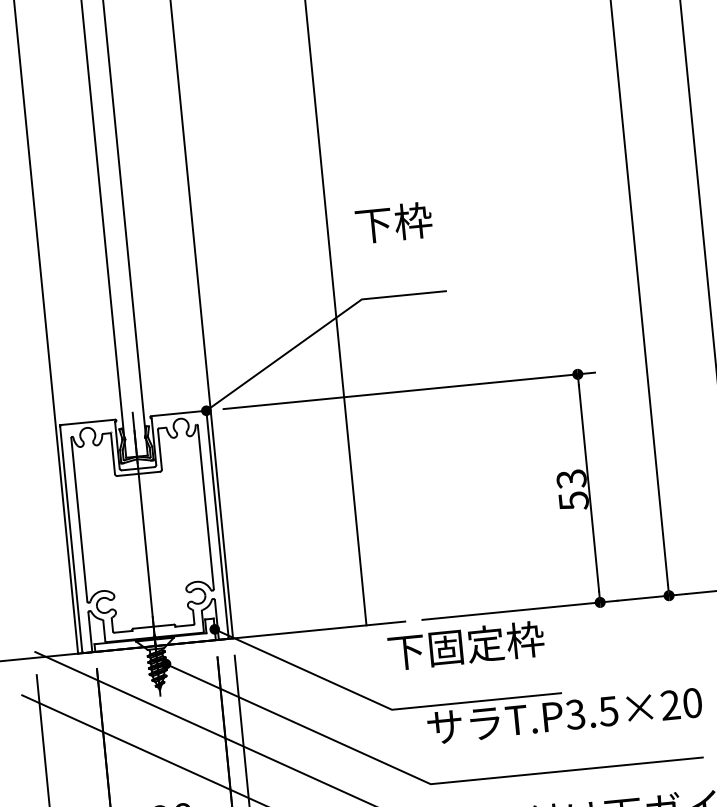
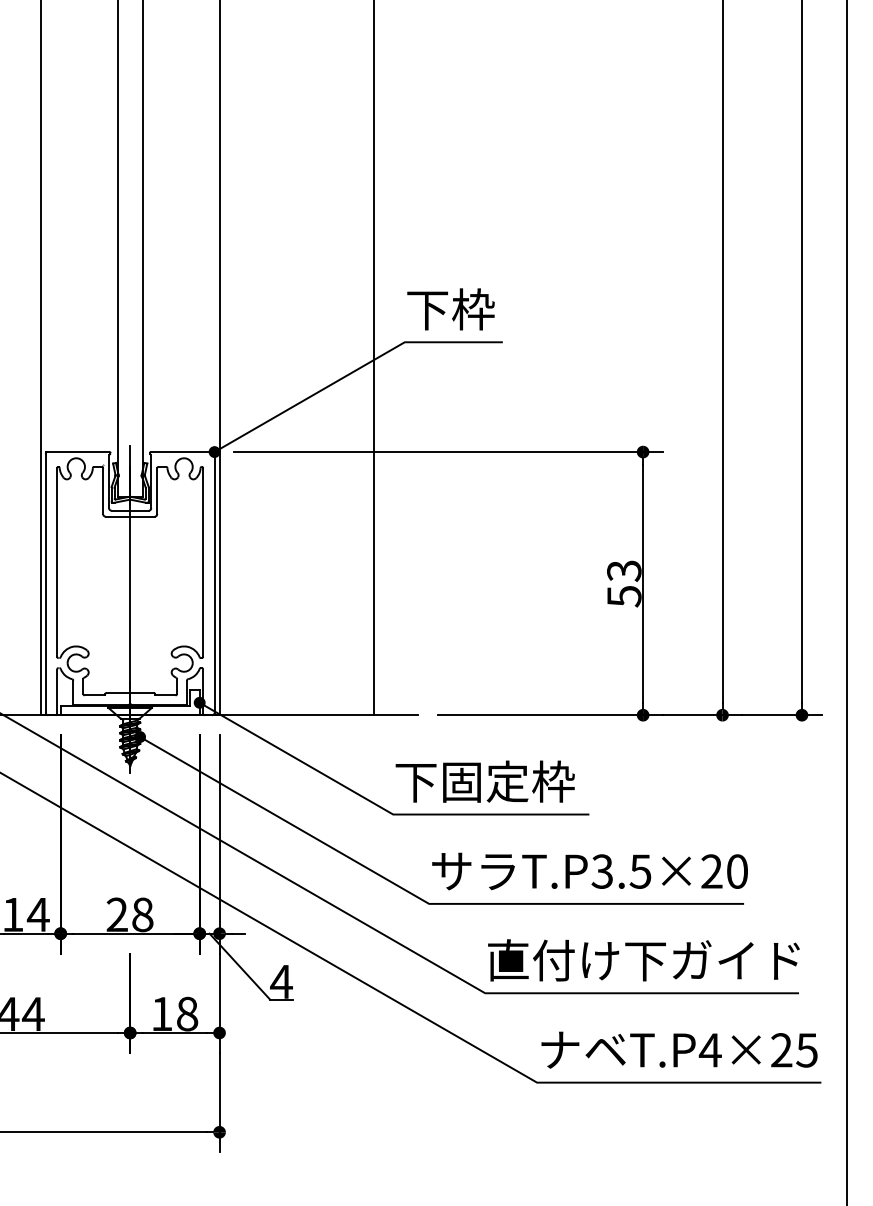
text: (393, 223) -> (450, 309), moved
text: (465, 645) -> (484, 781), moved
text: (564, 715) -> (589, 871), moved

